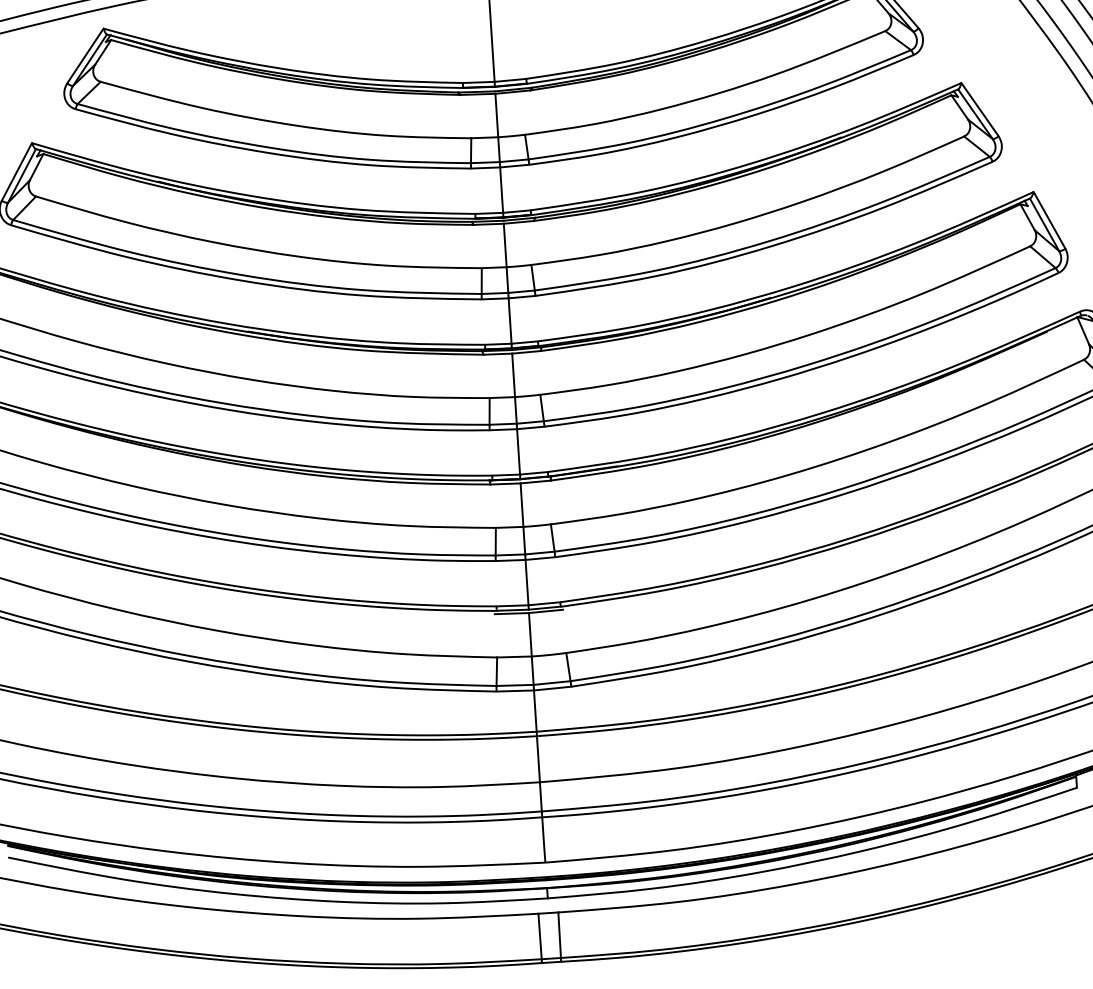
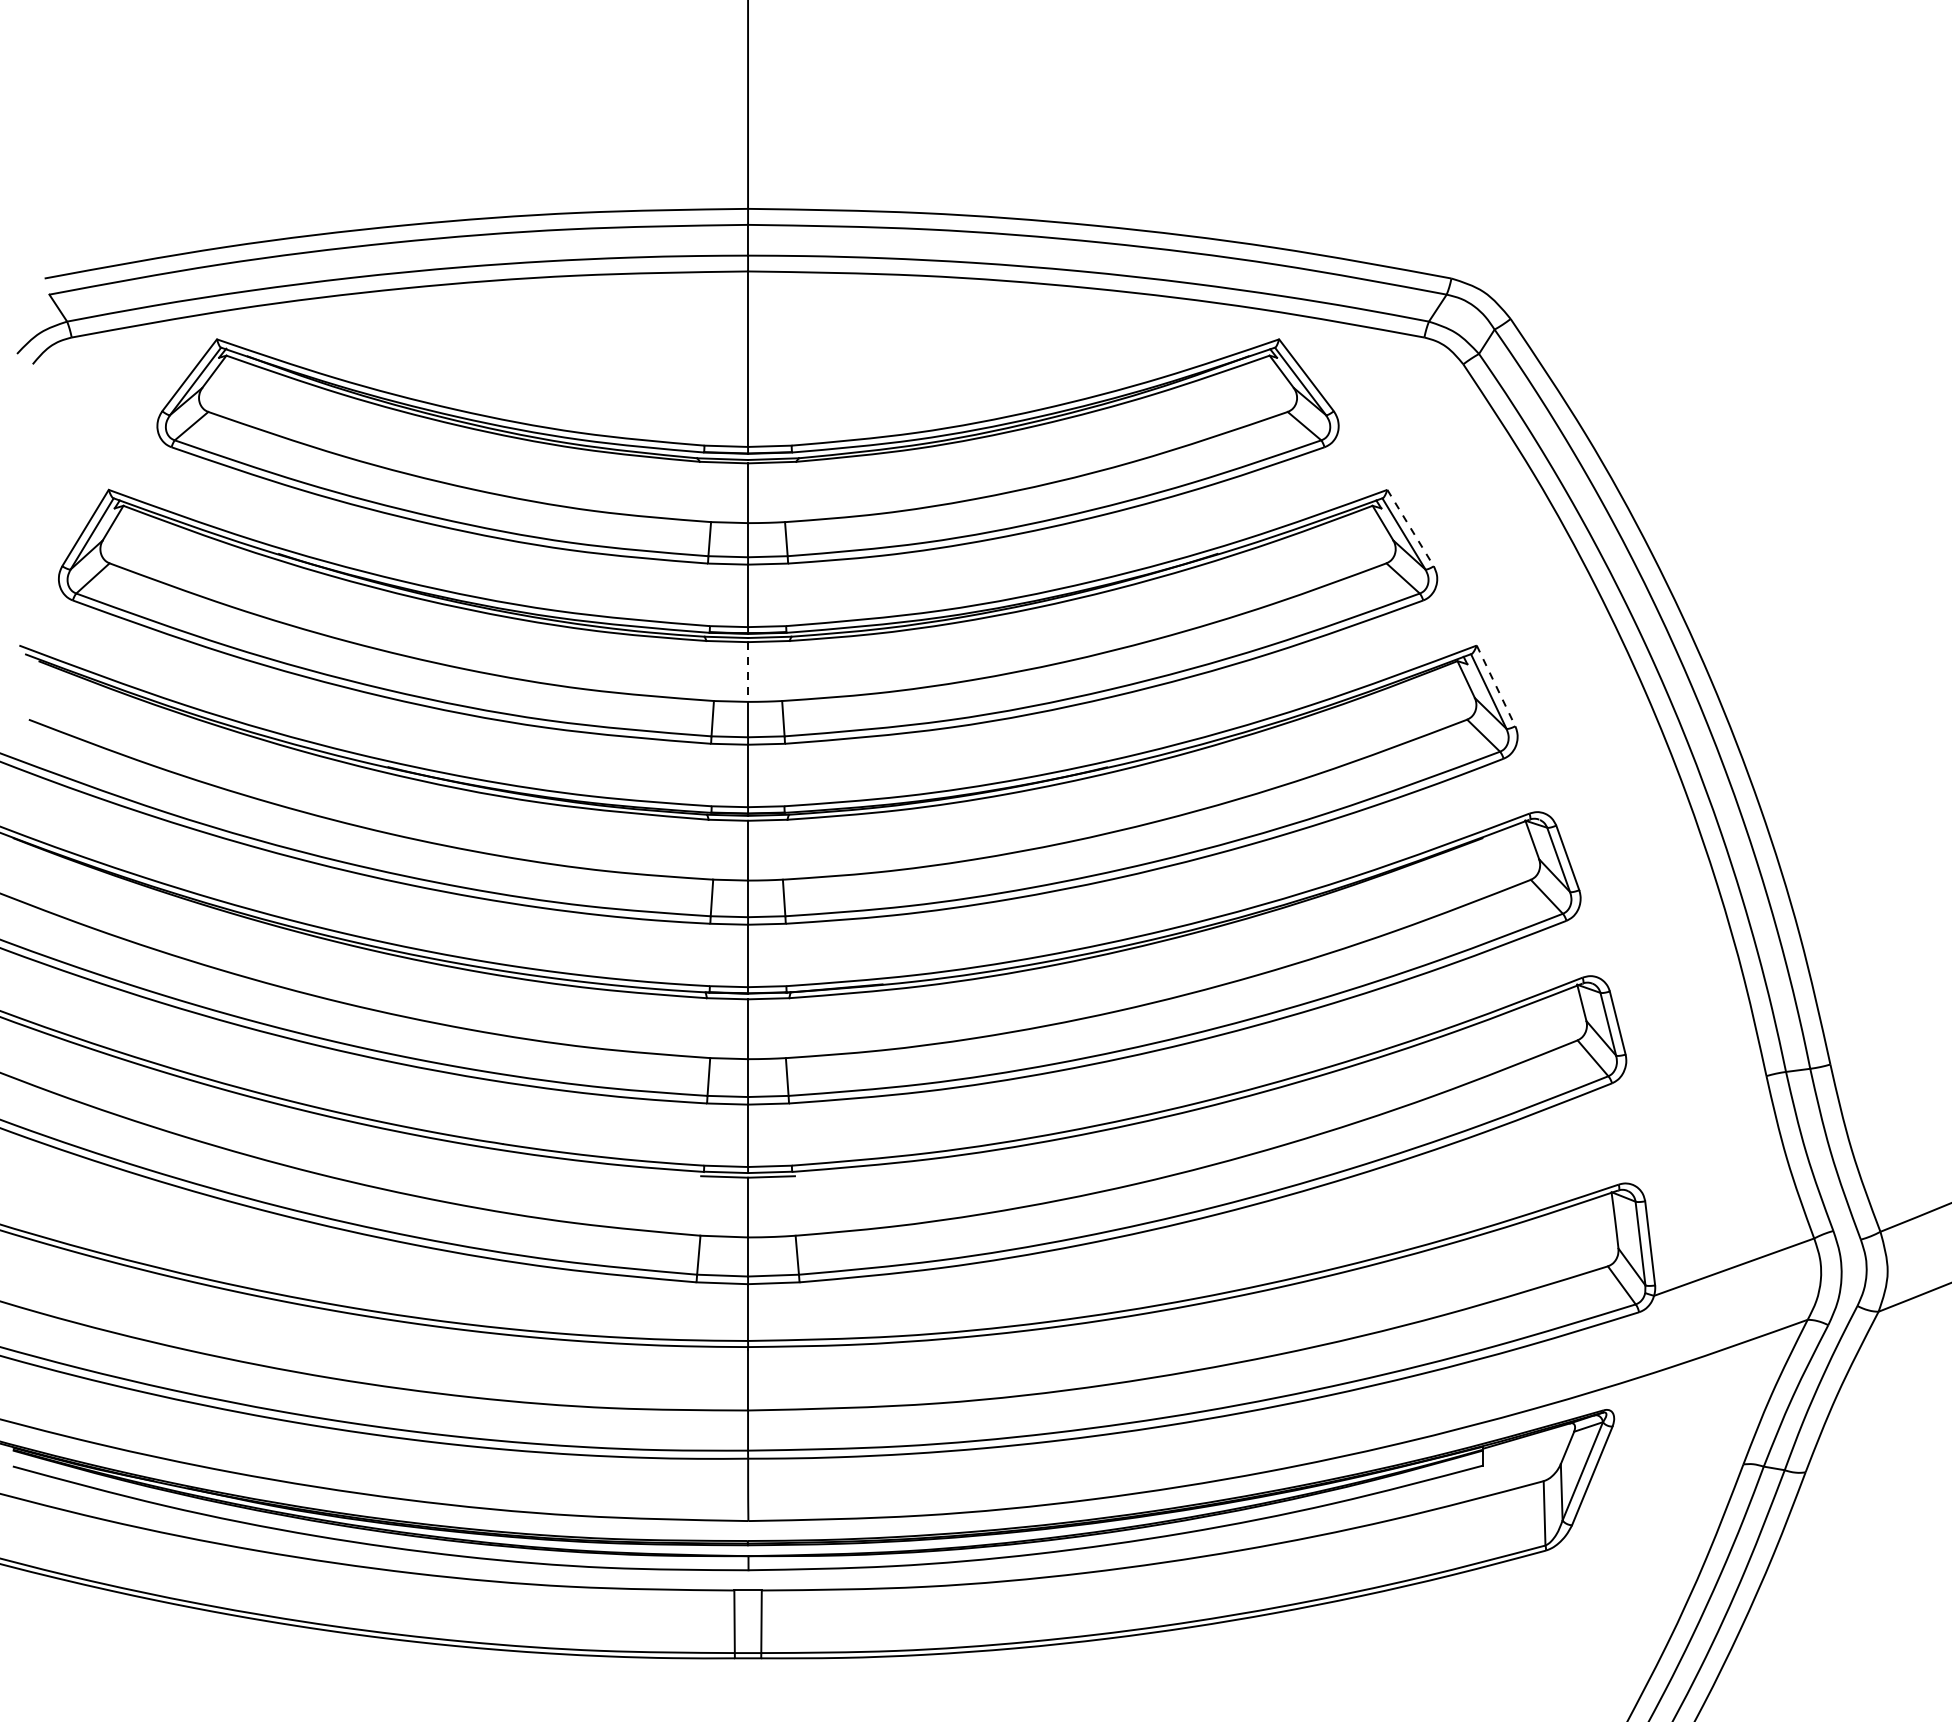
line: (979, 110) -> (1410, 528), solid -> dashed
line: (1049, 220) -> (1496, 685), solid -> dashed
line: (505, 245) -> (748, 672), solid -> dashed

